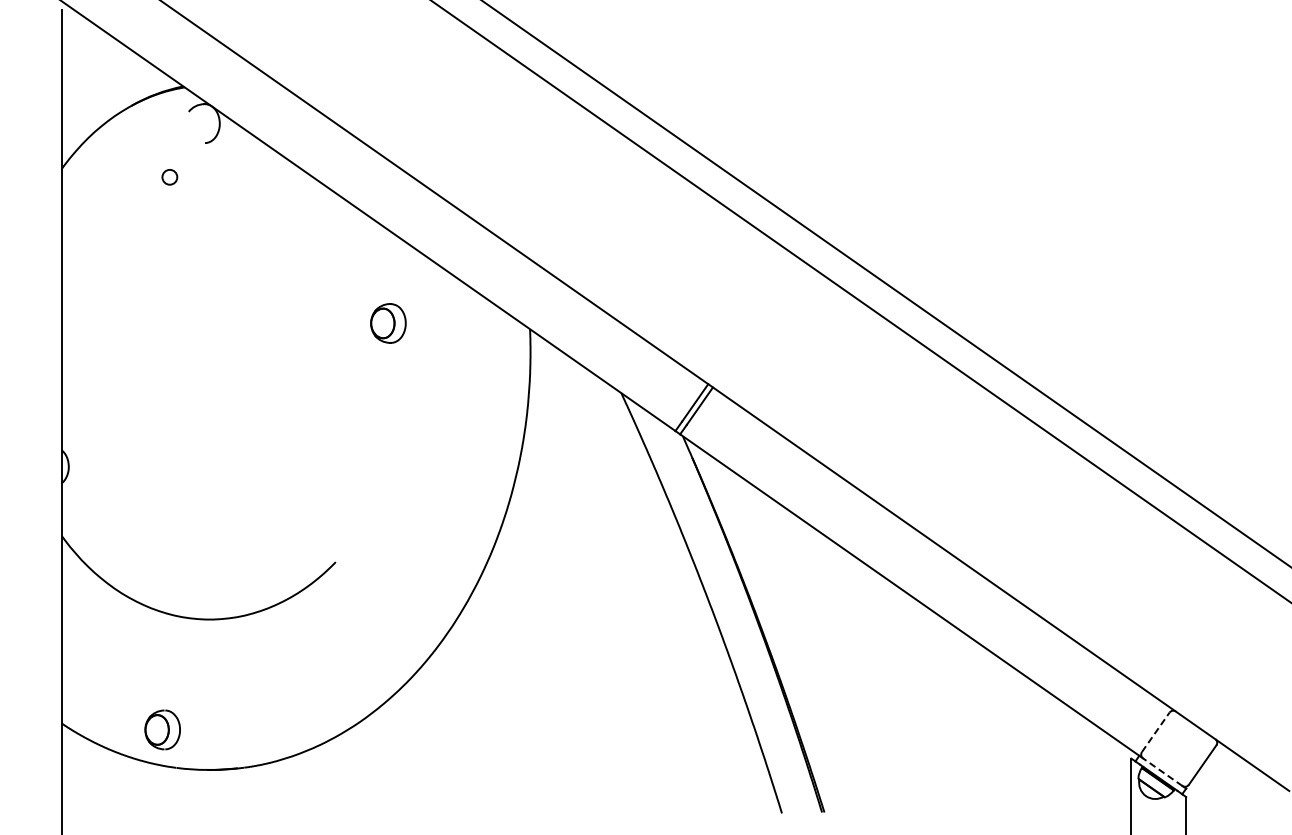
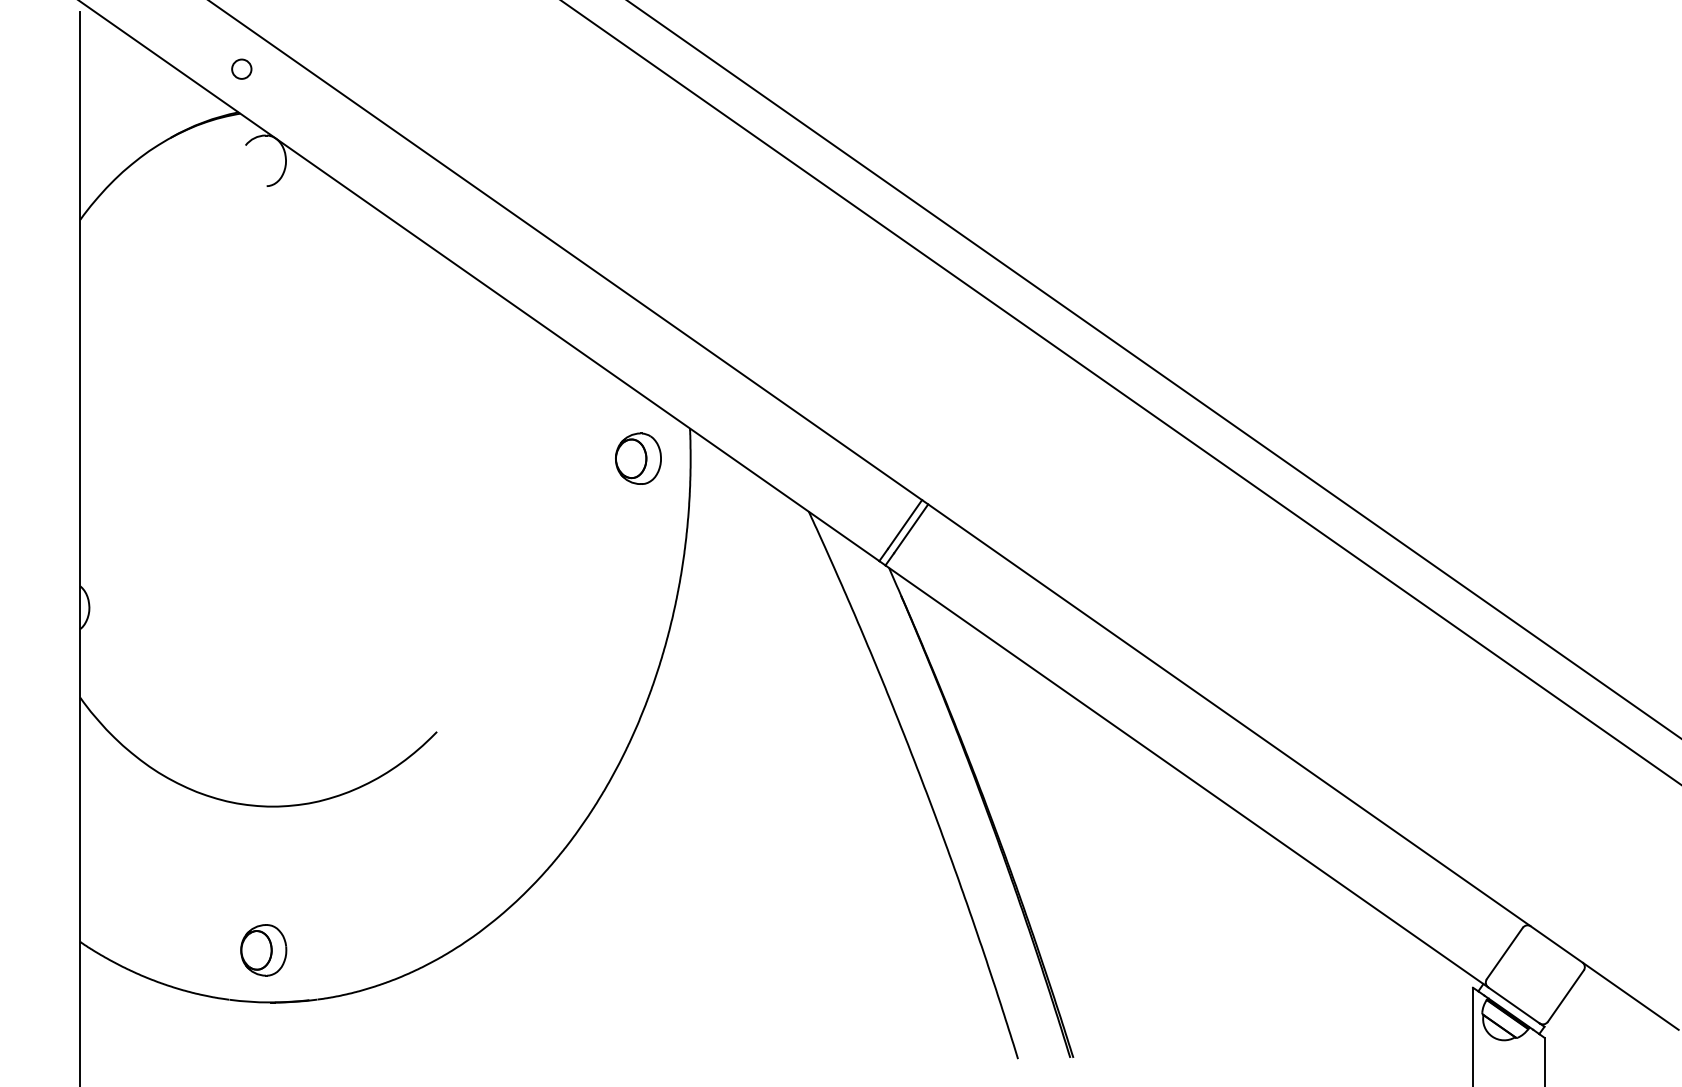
circle: (169, 177) -> (241, 69), moved
part: (388, 323) -> (638, 458), moved
part: (162, 729) -> (263, 949), moved
line: (1156, 731) -> (1505, 952), dashed -> solid
line: (1162, 771) -> (1513, 1004), dashed -> solid

